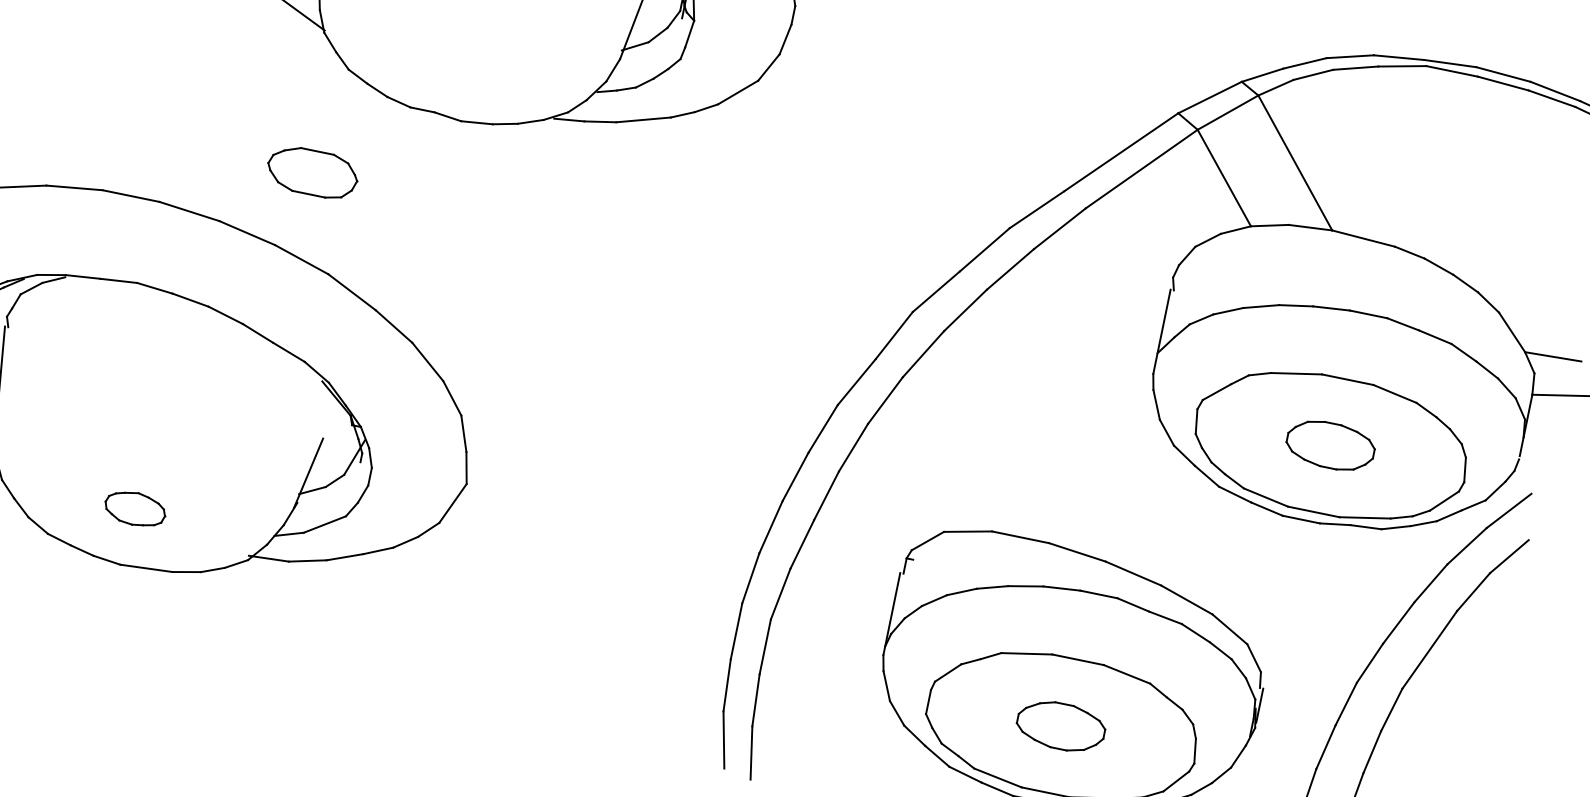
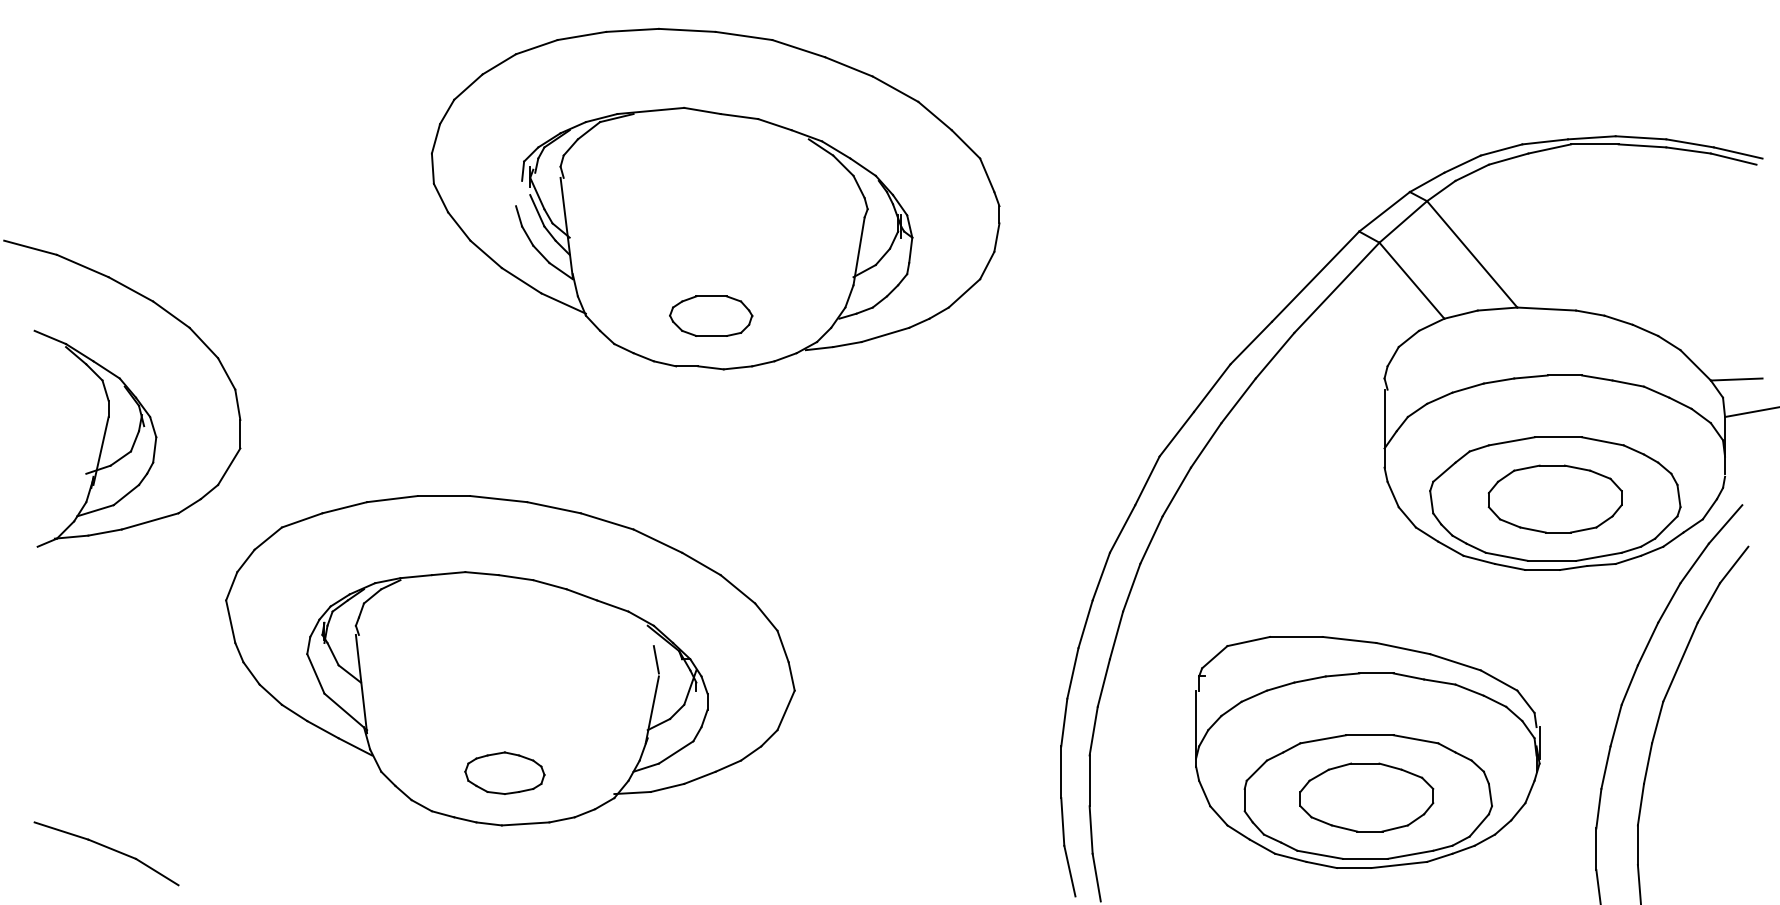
part: (313, 172) -> (711, 315), moved
line: (323, 419) -> (655, 659), added
part: (1330, 444) -> (1554, 498), size x1.67
part: (135, 508) -> (504, 772), size x1.43
part: (1060, 726) -> (1366, 797), size x1.67

